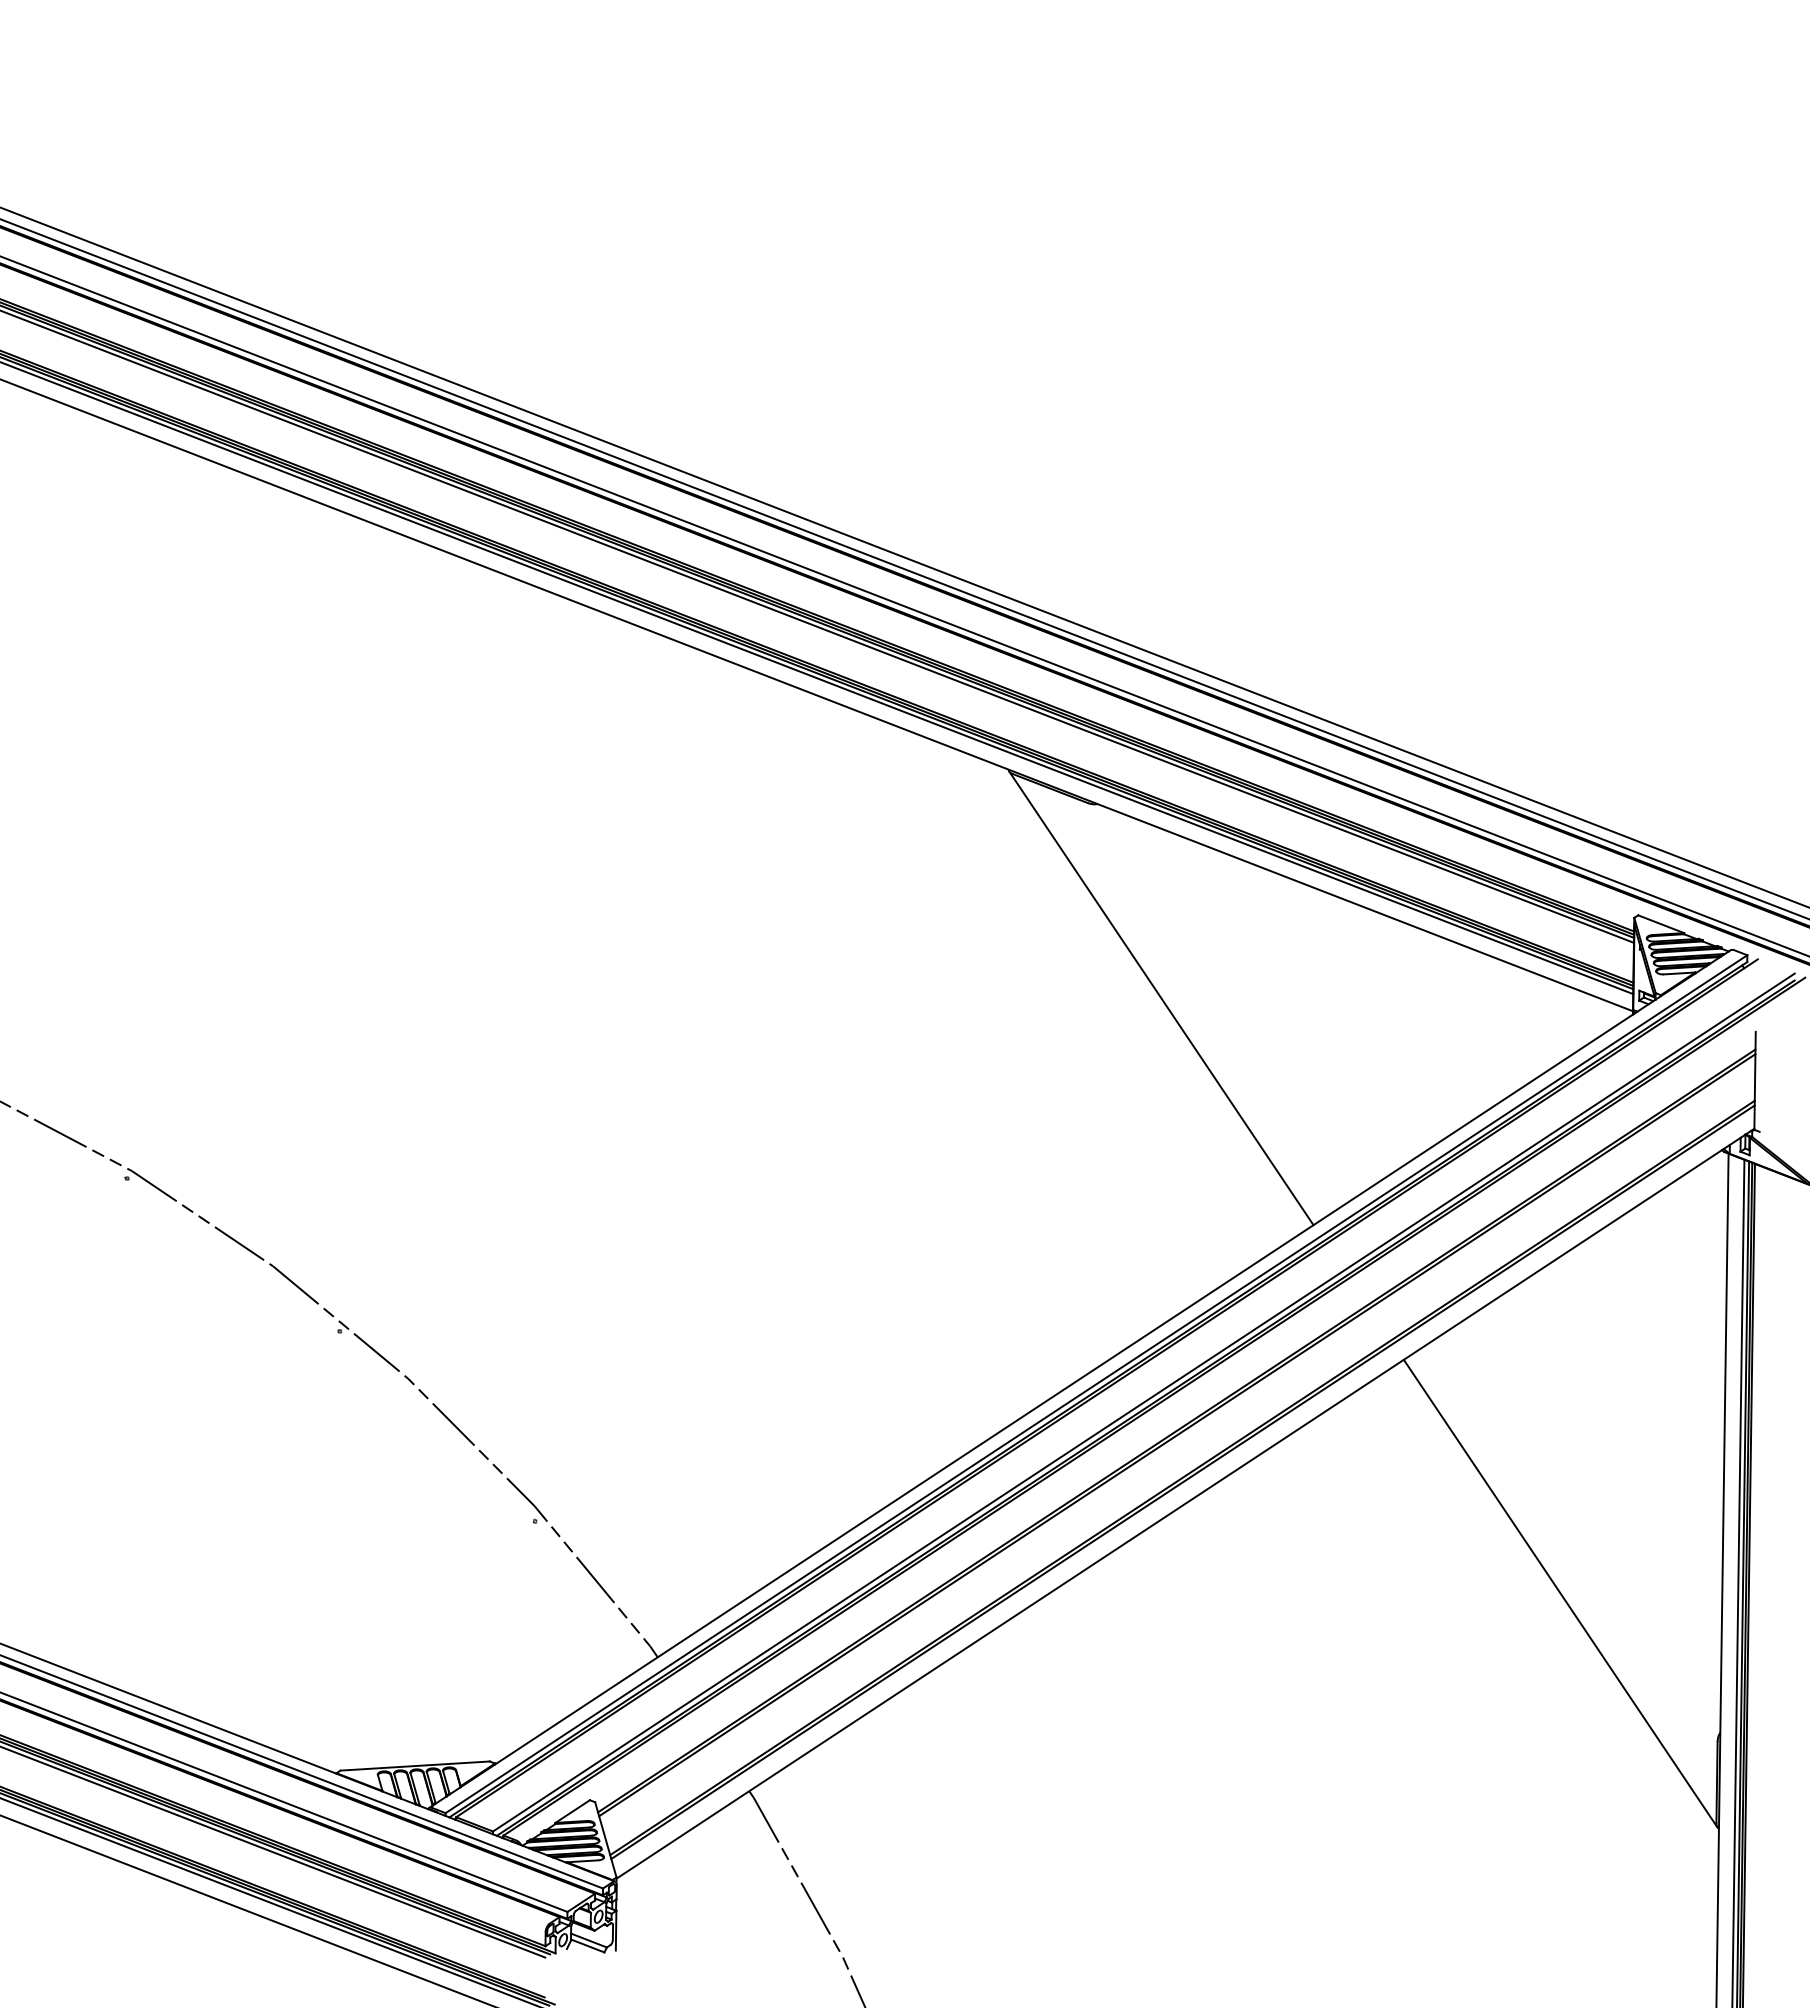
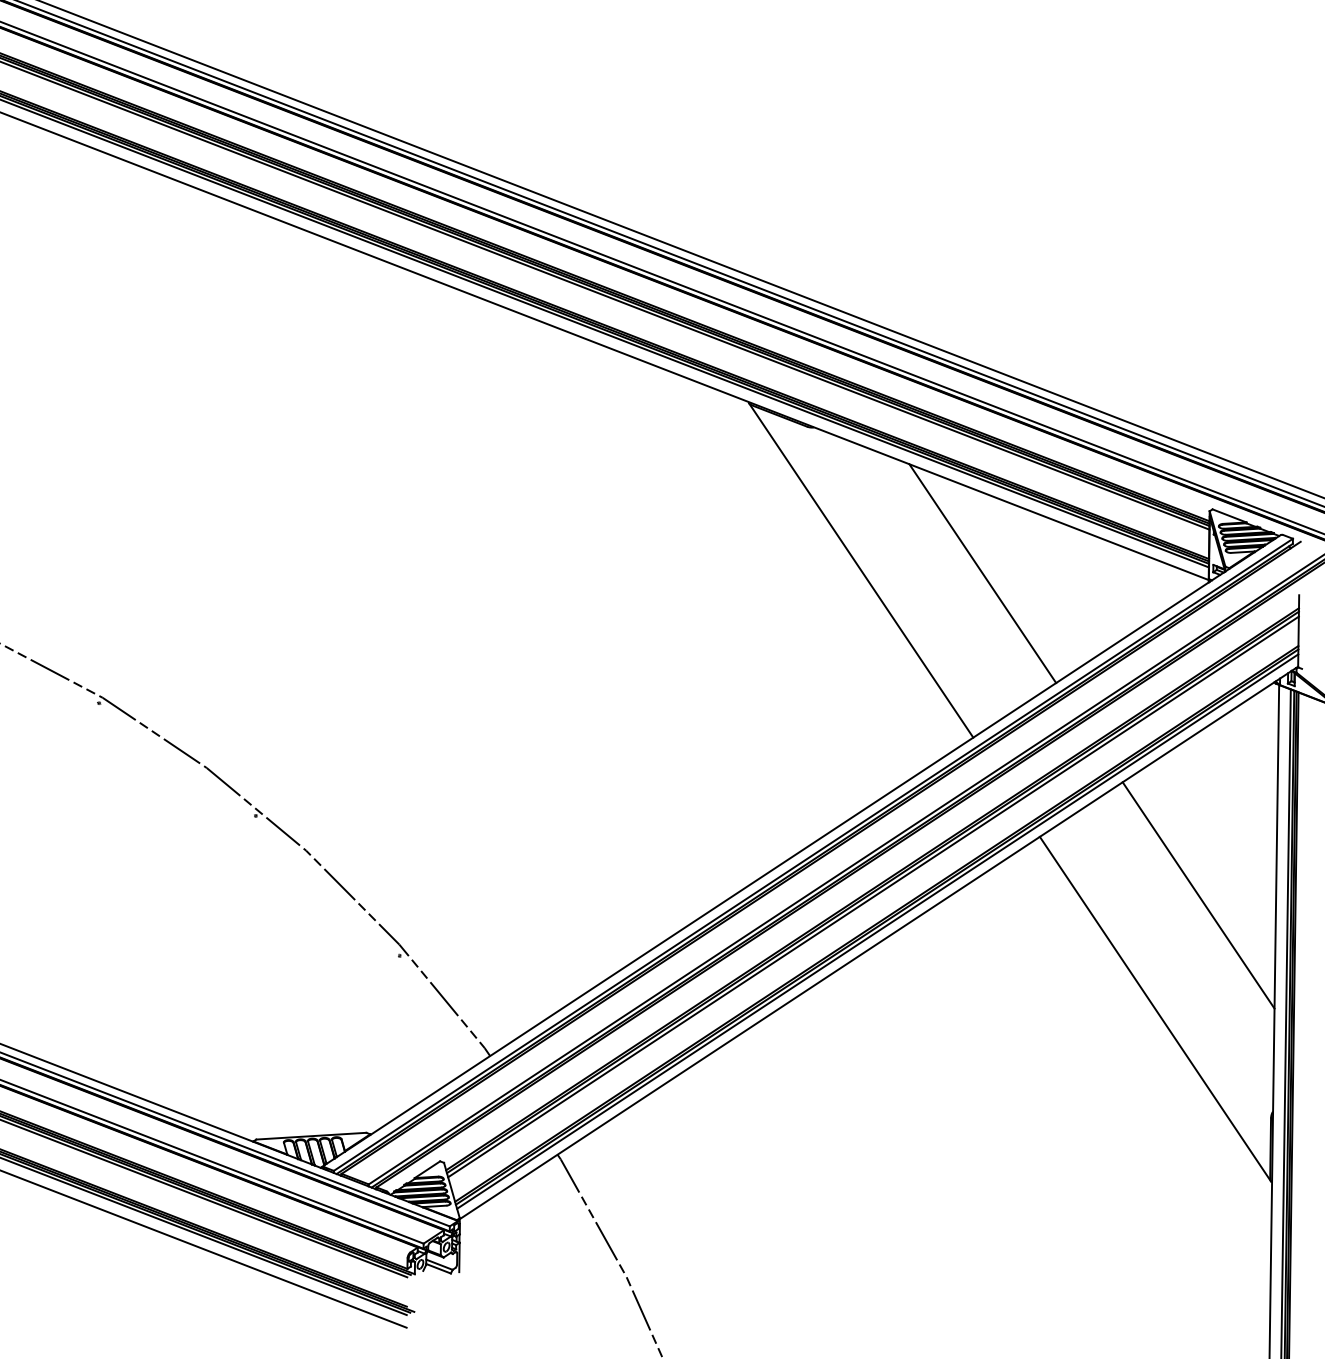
line: (1325, 1002) -> (982, 573), added
line: (1619, 1438) -> (1198, 894), added
line: (1177, 1440) -> (873, 896), added
line: (1183, 1488) -> (877, 931), added

